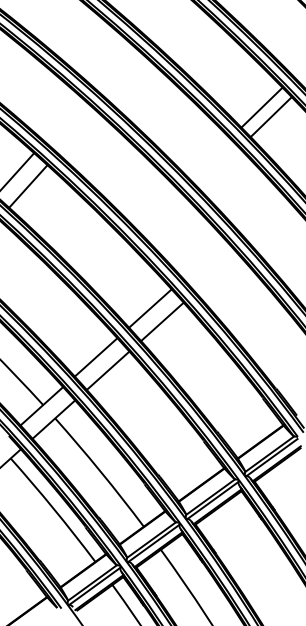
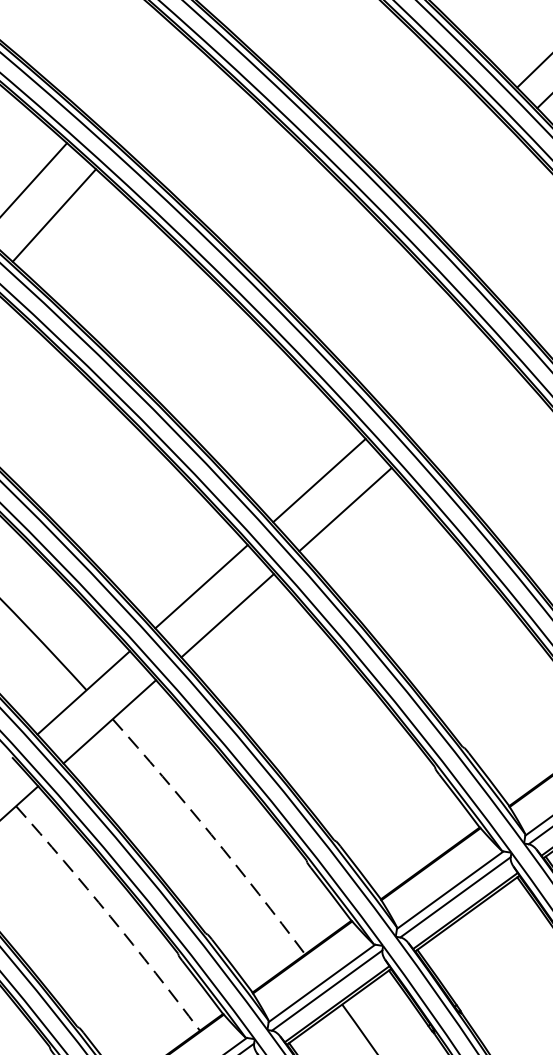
arc: (100, 471) -> (211, 834), solid -> dashed
arc: (54, 509) -> (111, 917), solid -> dashed

